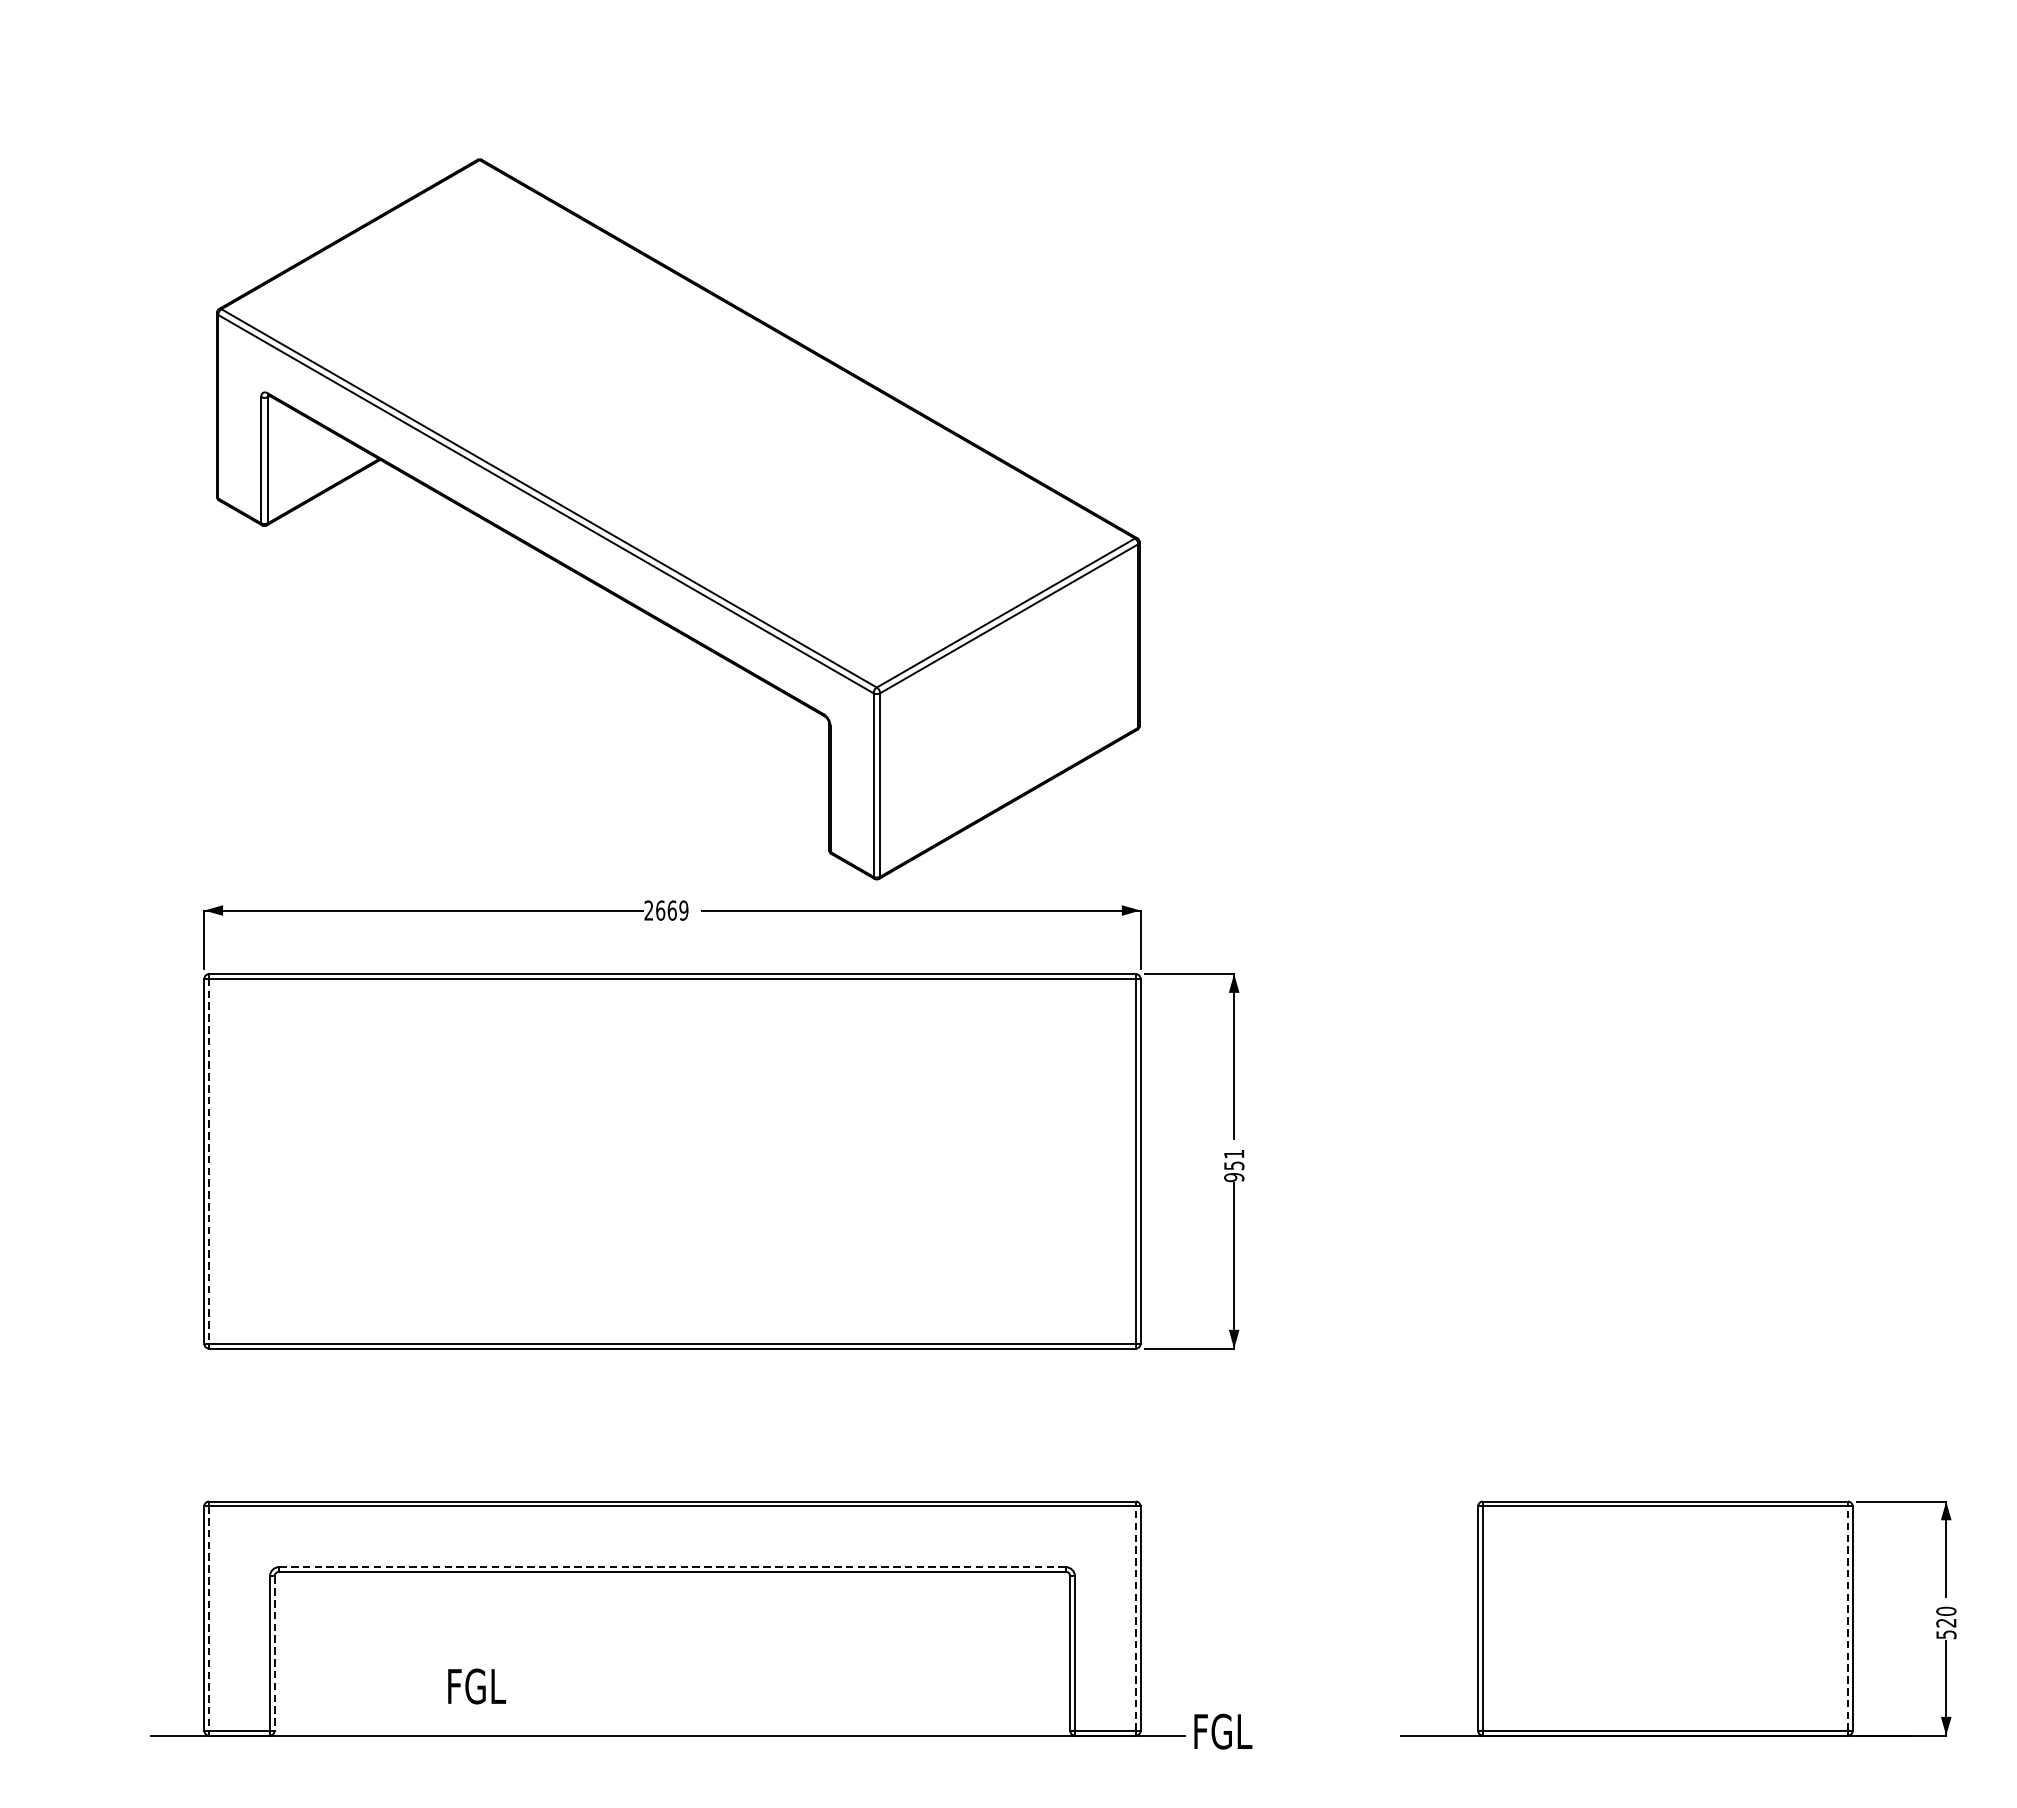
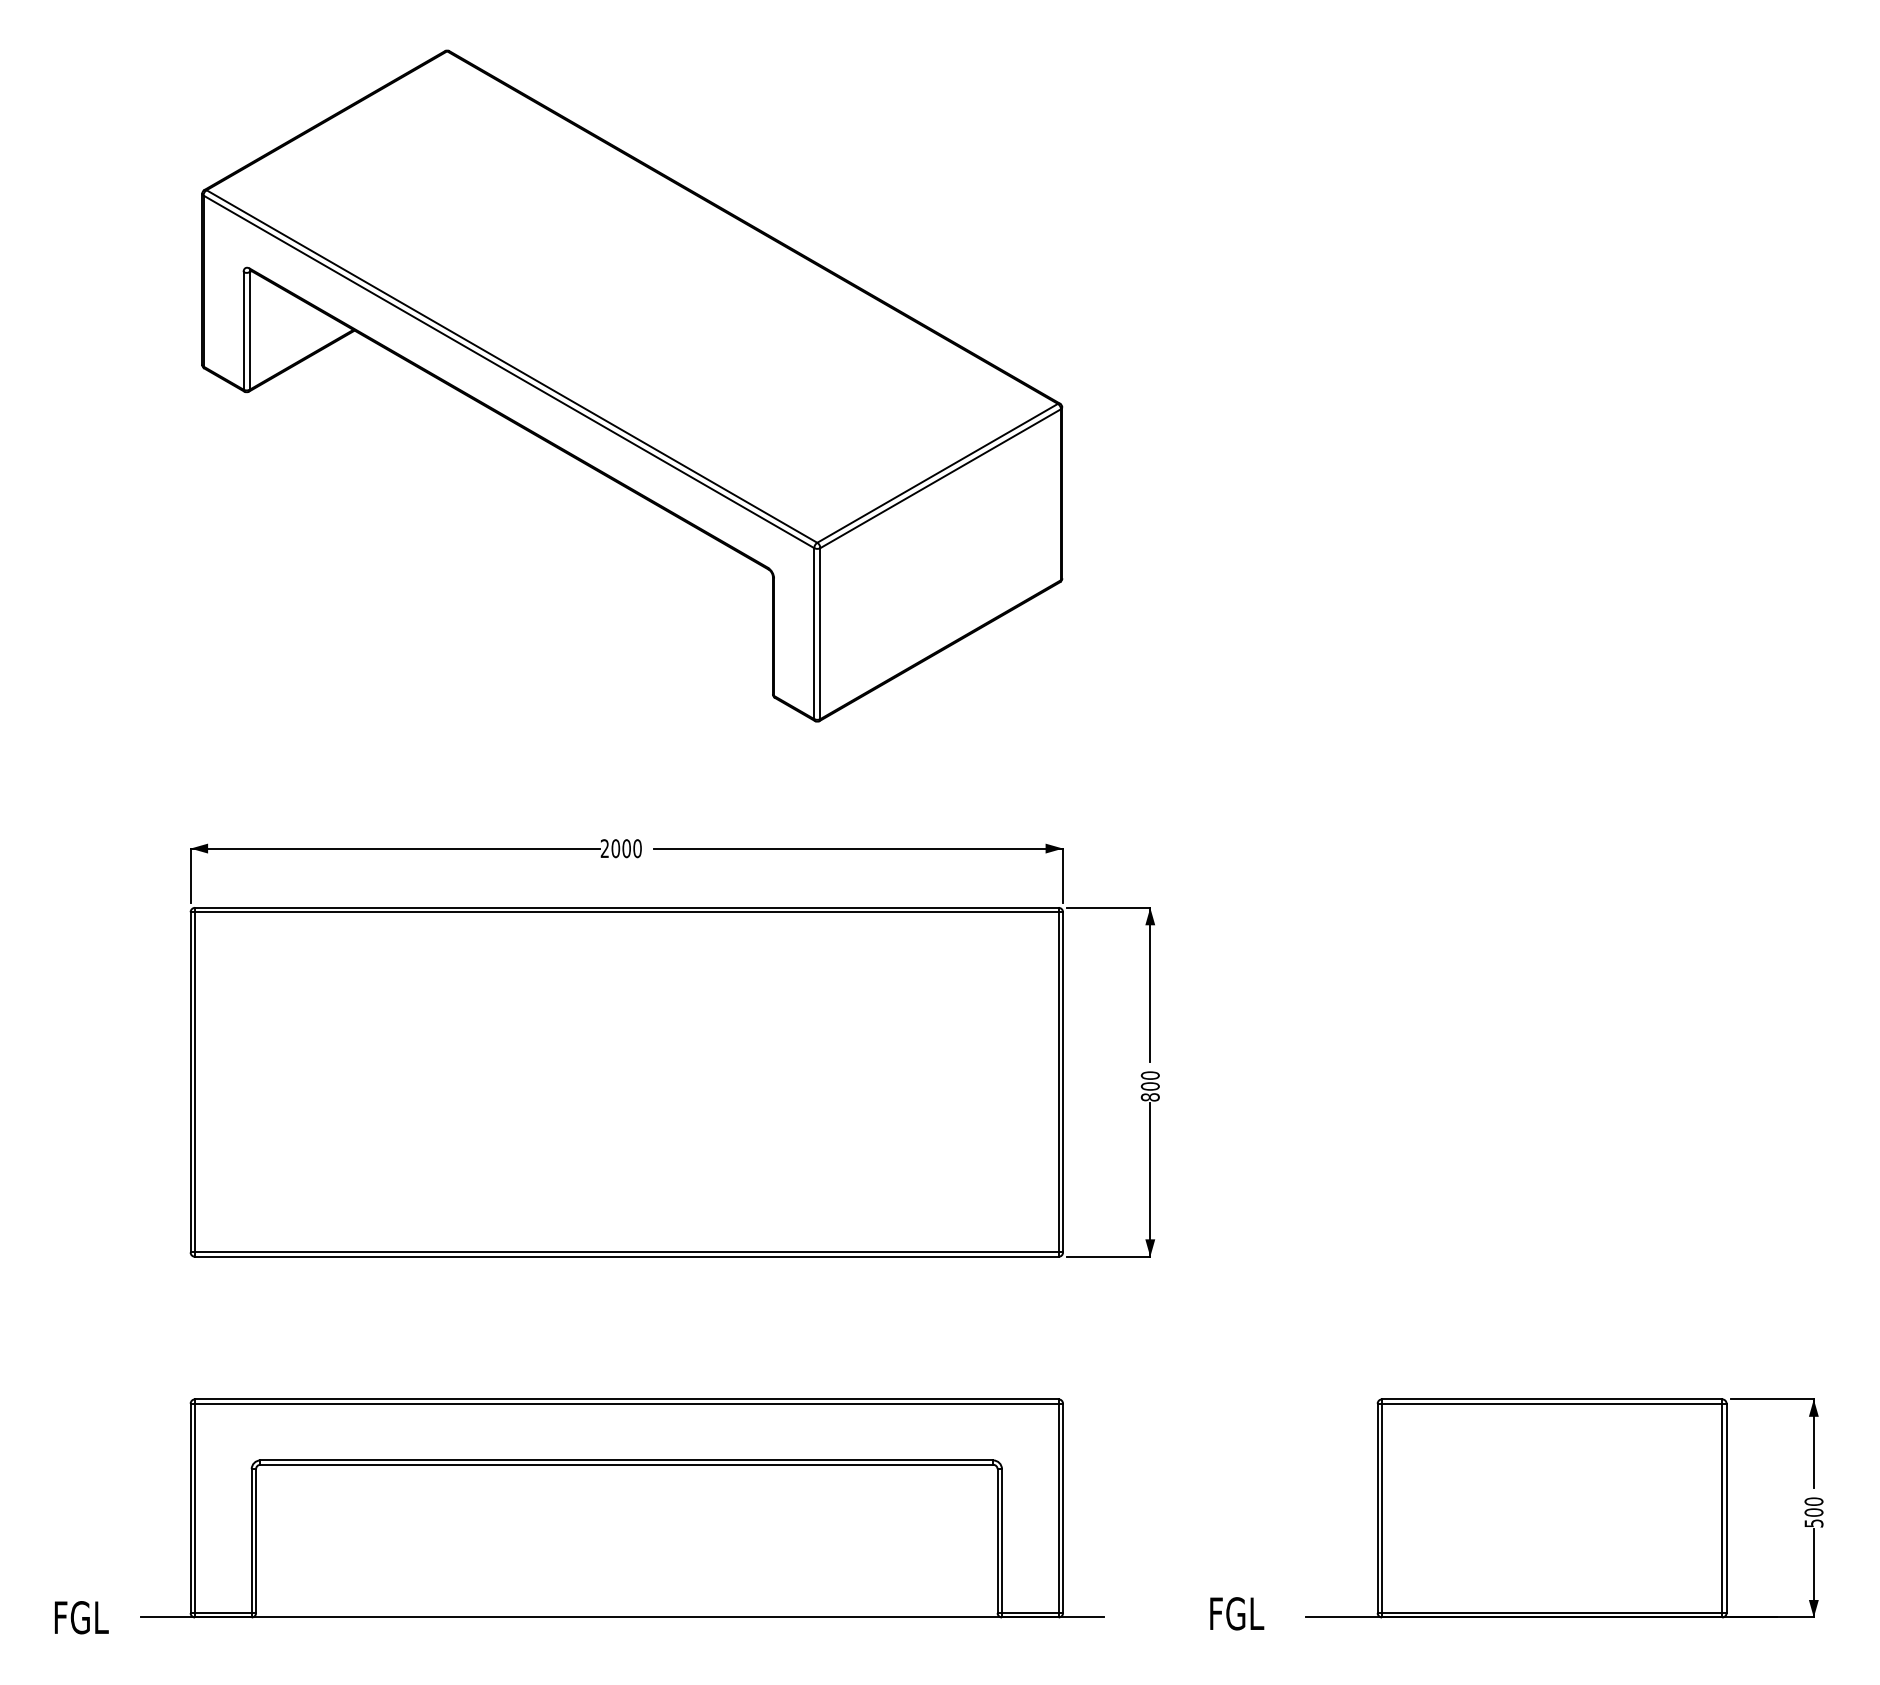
part: (678, 518) -> (632, 385), moved
text: (672, 910) -> (626, 848), 2669 -> 2000
line: (209, 1161) -> (195, 1082), dashed -> solid
text: (1233, 1165) -> (1149, 1086), 951 -> 800
line: (673, 1567) -> (627, 1460), dashed -> solid
line: (209, 1618) -> (195, 1508), dashed -> solid
line: (1135, 1618) -> (1058, 1508), dashed -> solid
line: (1848, 1618) -> (1722, 1508), dashed -> solid
text: (1945, 1622) -> (1813, 1512), 520 -> 500
line: (275, 1654) -> (256, 1541), dashed -> solid
text: (476, 1686) -> (81, 1617), moved
text: (1223, 1731) -> (1237, 1613), moved

